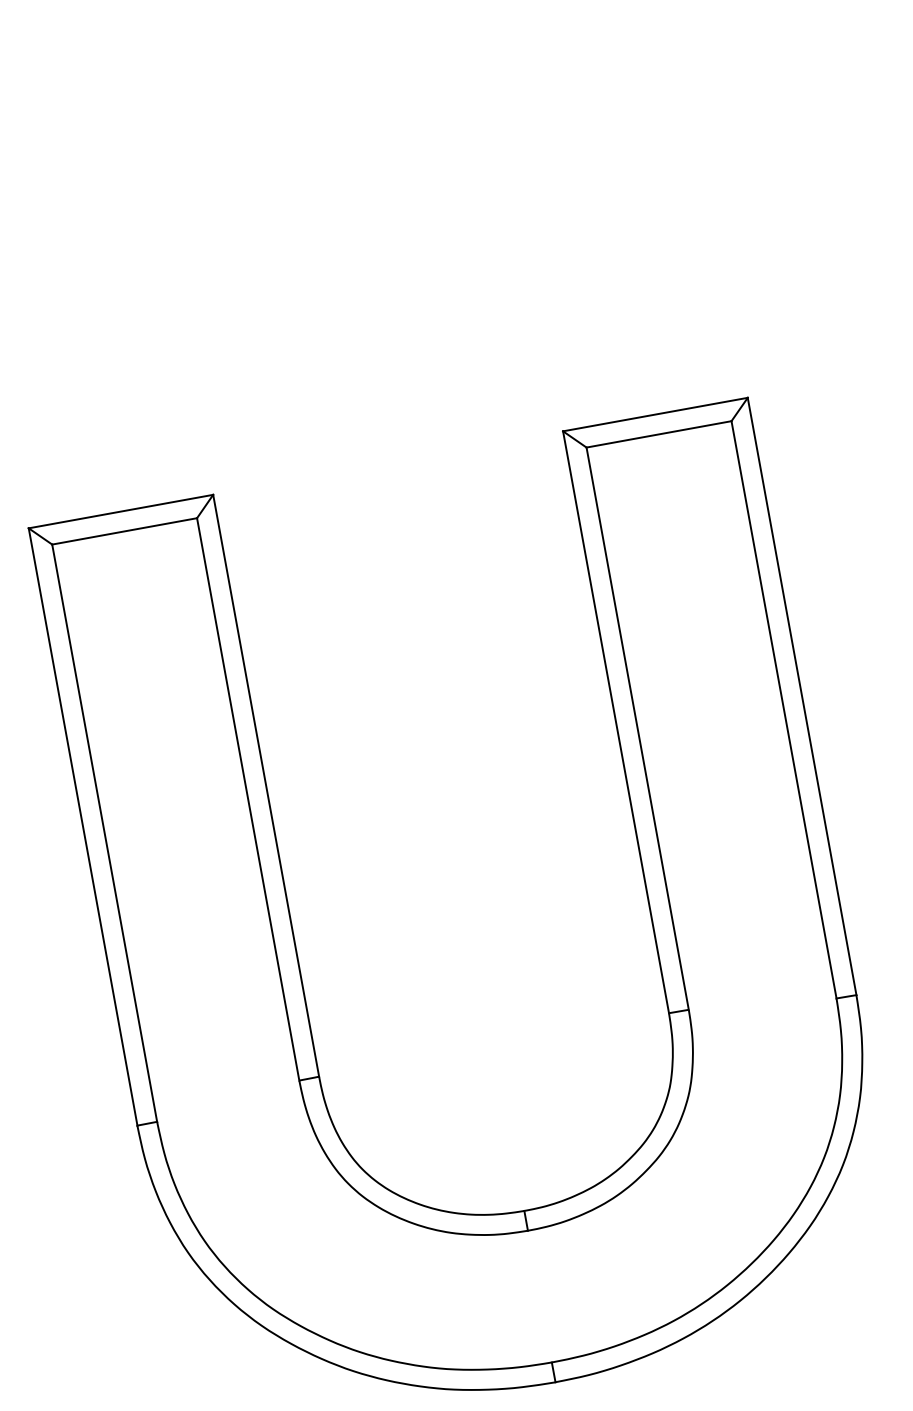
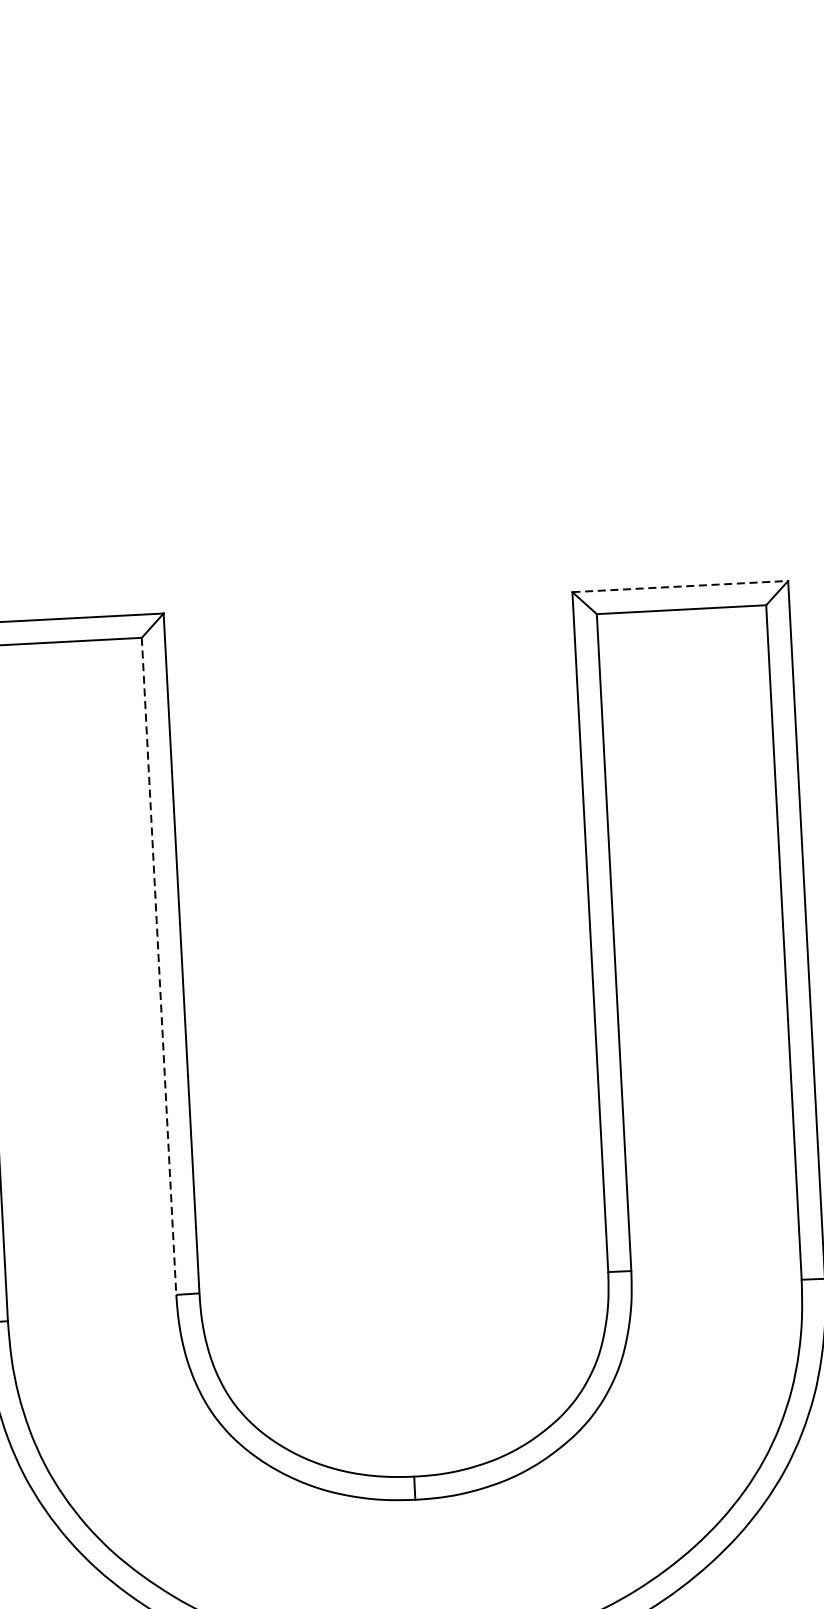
line: (655, 414) -> (680, 586), solid -> dashed
line: (248, 799) -> (159, 966), solid -> dashed

